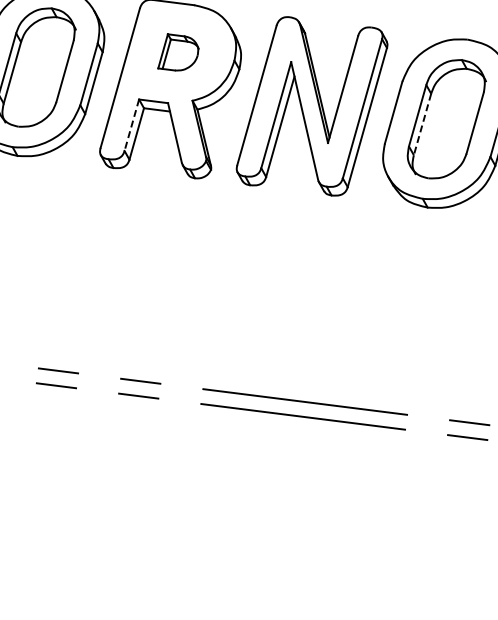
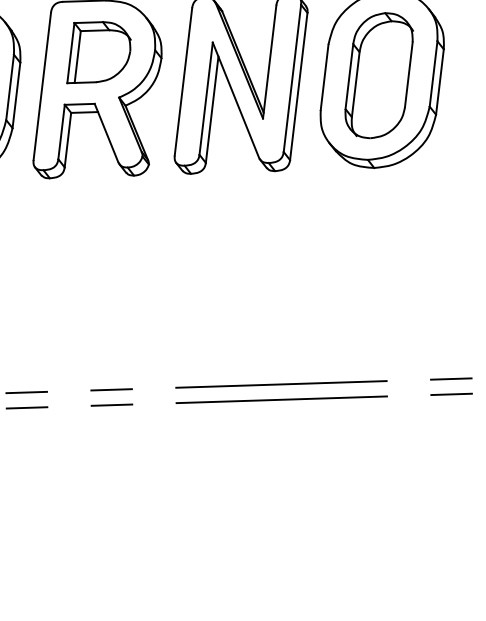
part: (178, 52) -> (97, 50), size x1.67
line: (422, 124) -> (355, 84), dashed -> solid
line: (131, 125) -> (61, 132), dashed -> solid

